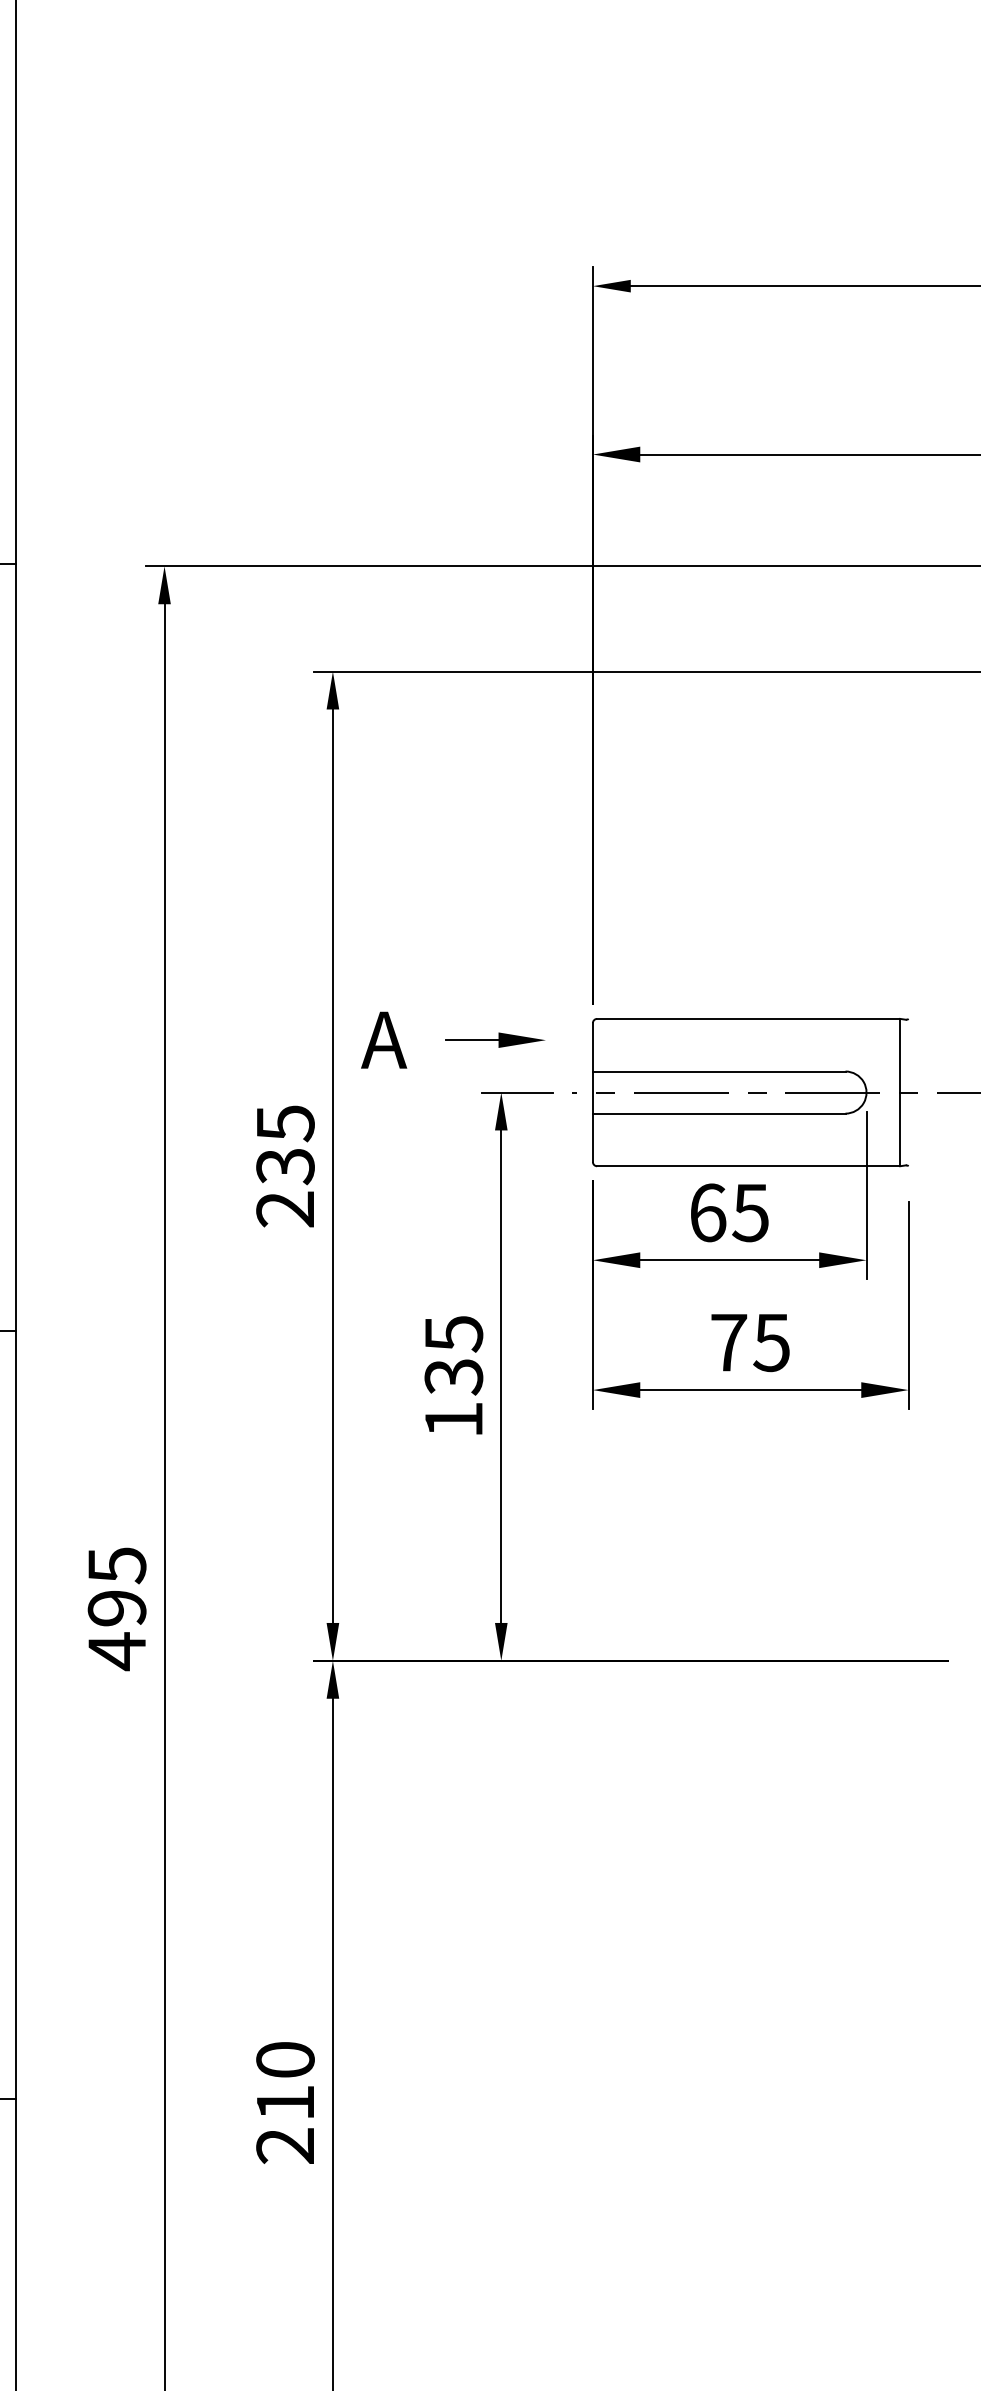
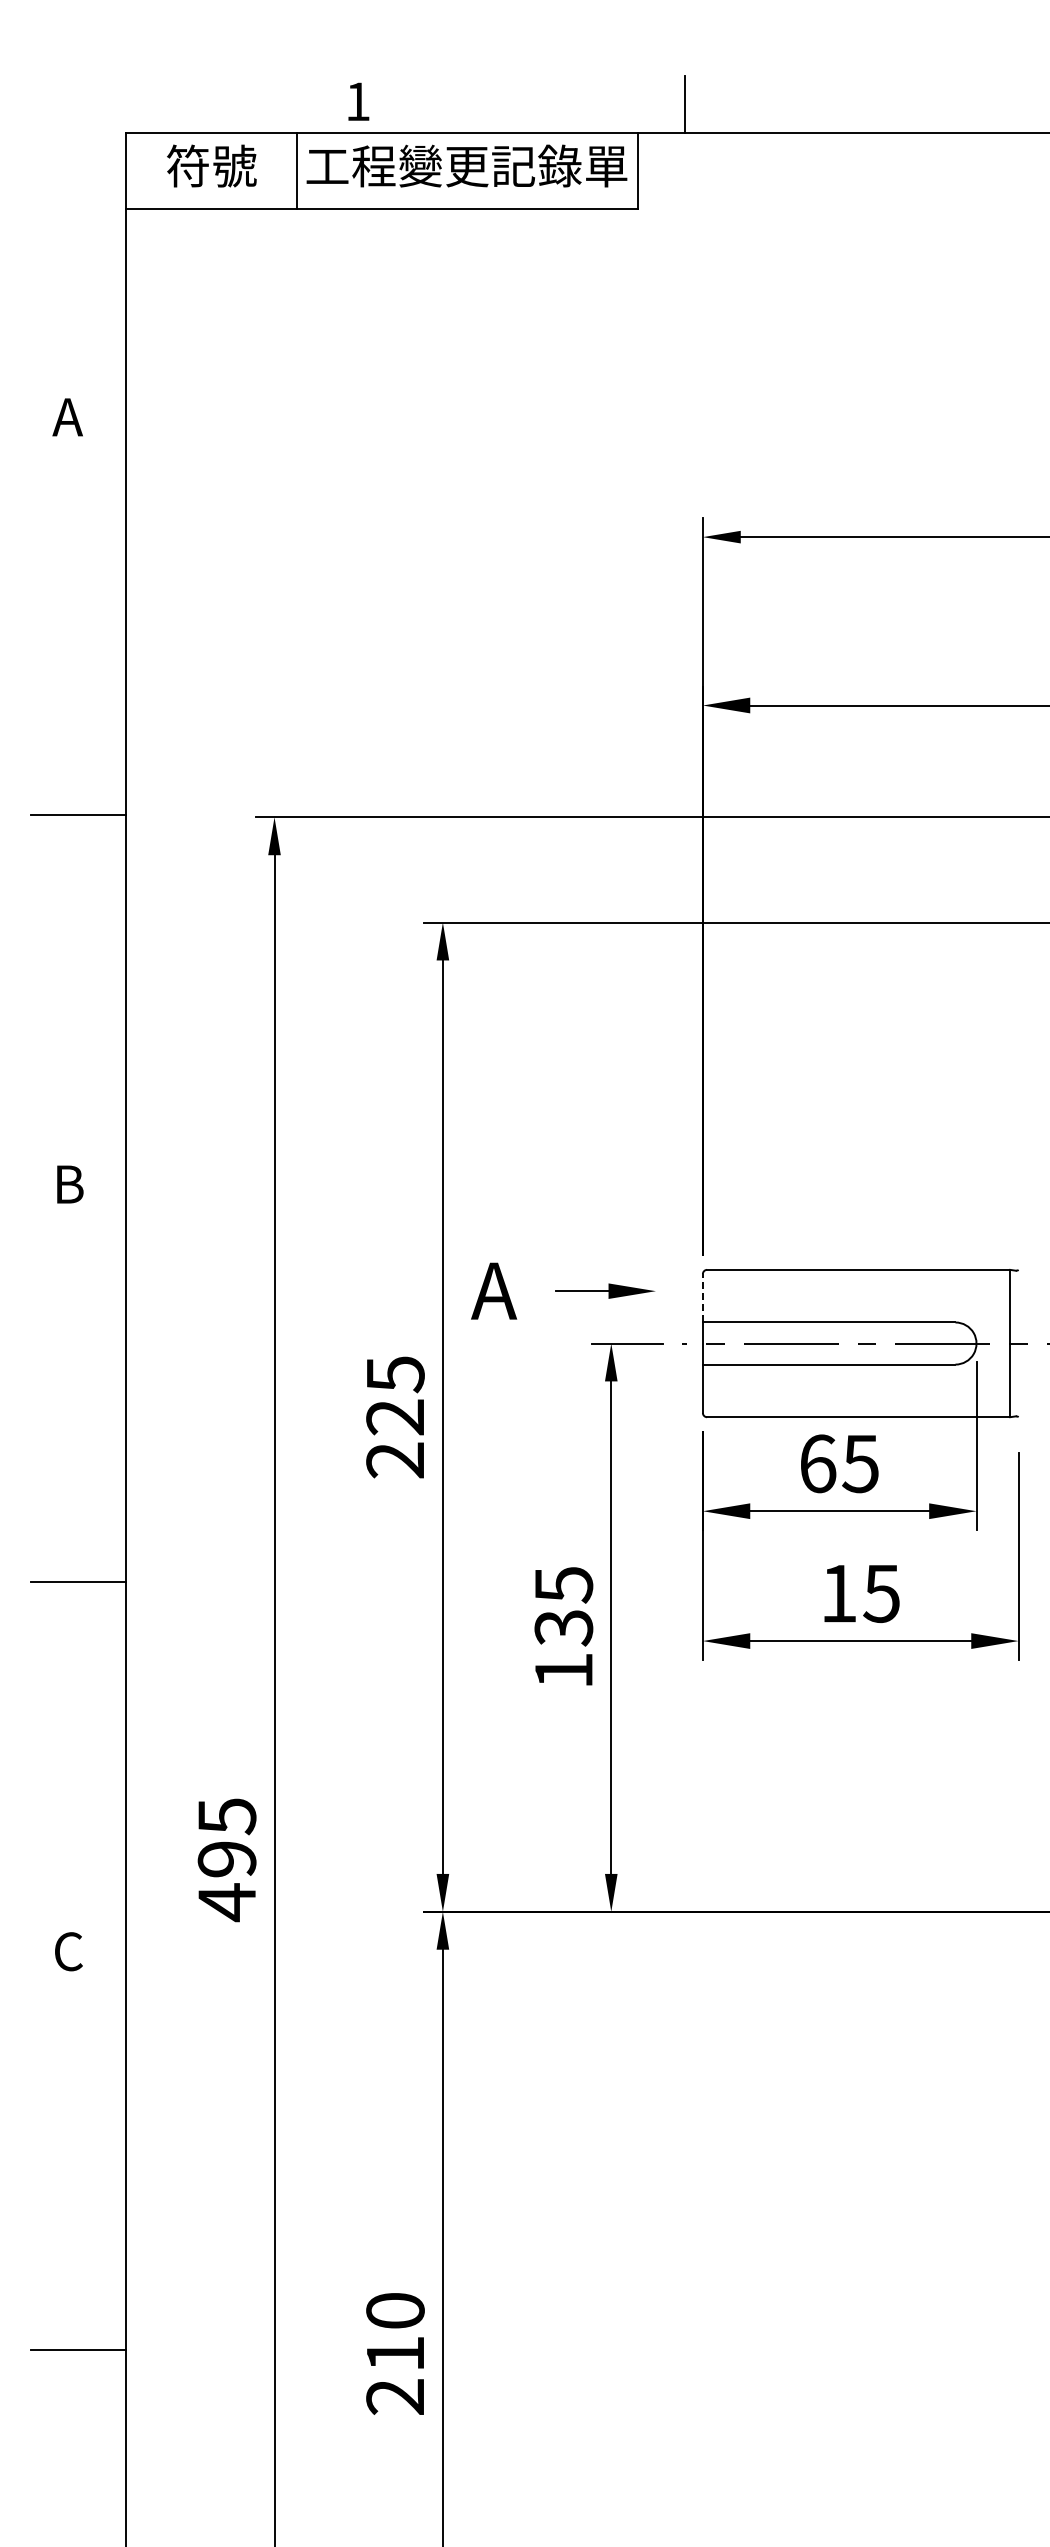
line: (592, 1046) -> (702, 1297), solid -> dashed
text: (285, 1166) -> (395, 1417), 235 -> 225
text: (729, 1342) -> (839, 1593), 75 -> 15

